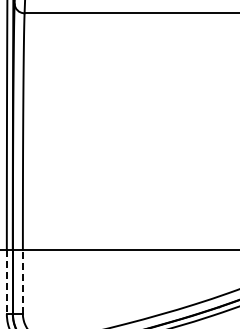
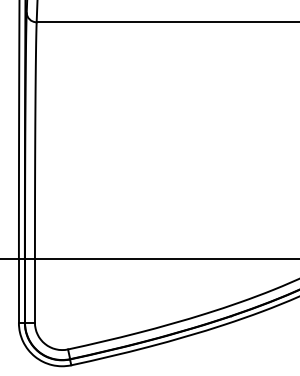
line: (22, 281) -> (34, 290), dashed -> solid
line: (6, 282) -> (18, 291), dashed -> solid

